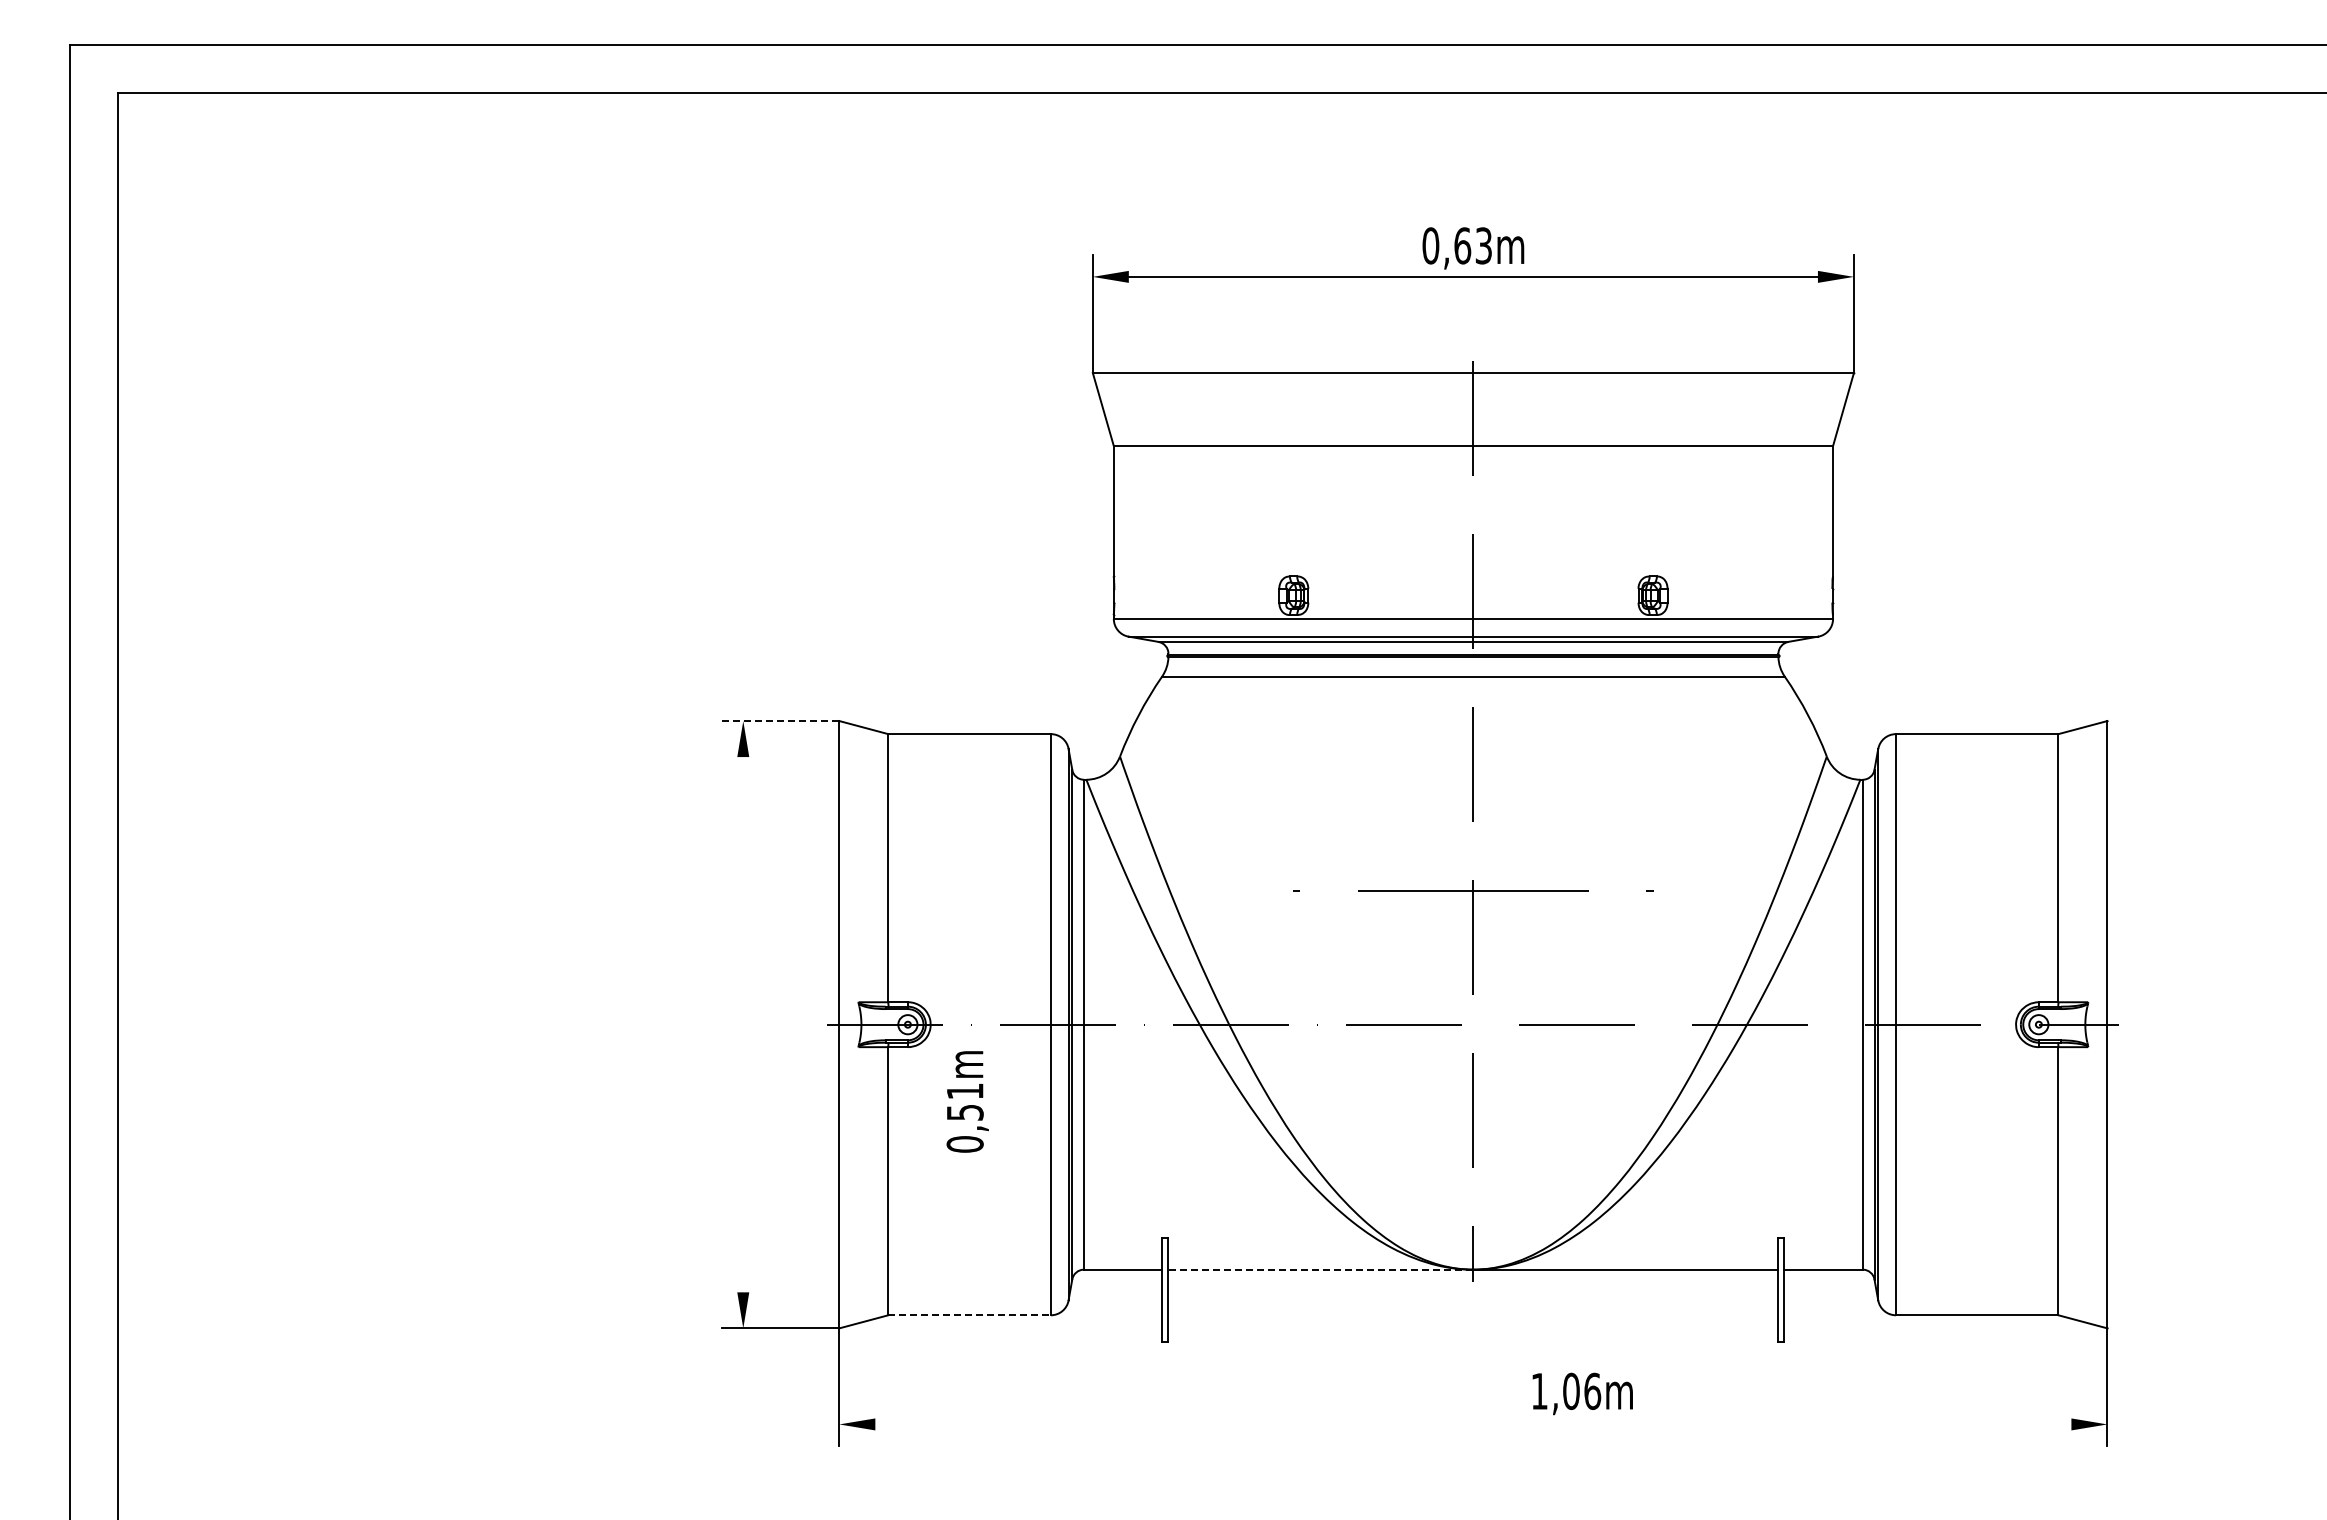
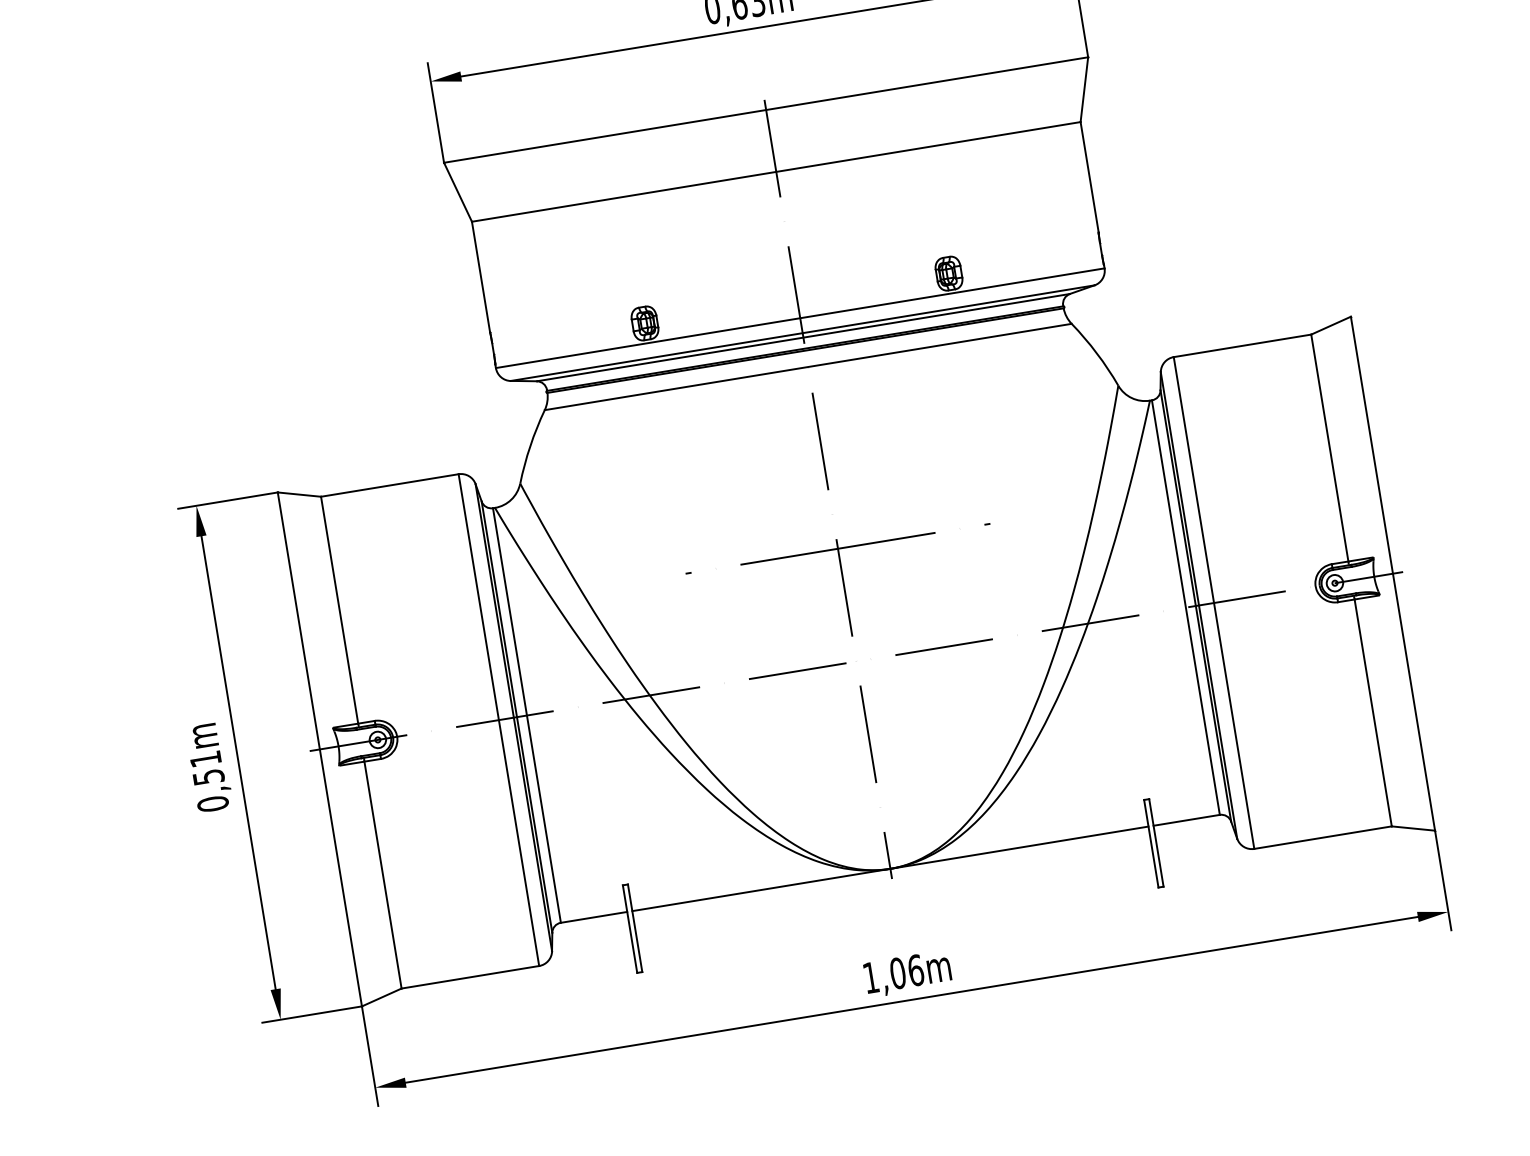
line: (780, 721) -> (228, 501), dashed -> solid
line: (743, 1024) -> (238, 762), added
text: (967, 1101) -> (209, 767), moved
line: (1320, 1269) -> (760, 889), dashed -> solid
line: (970, 1315) -> (471, 977), dashed -> solid
text: (1582, 1393) -> (907, 973), moved
line: (1473, 1424) -> (911, 999), added

